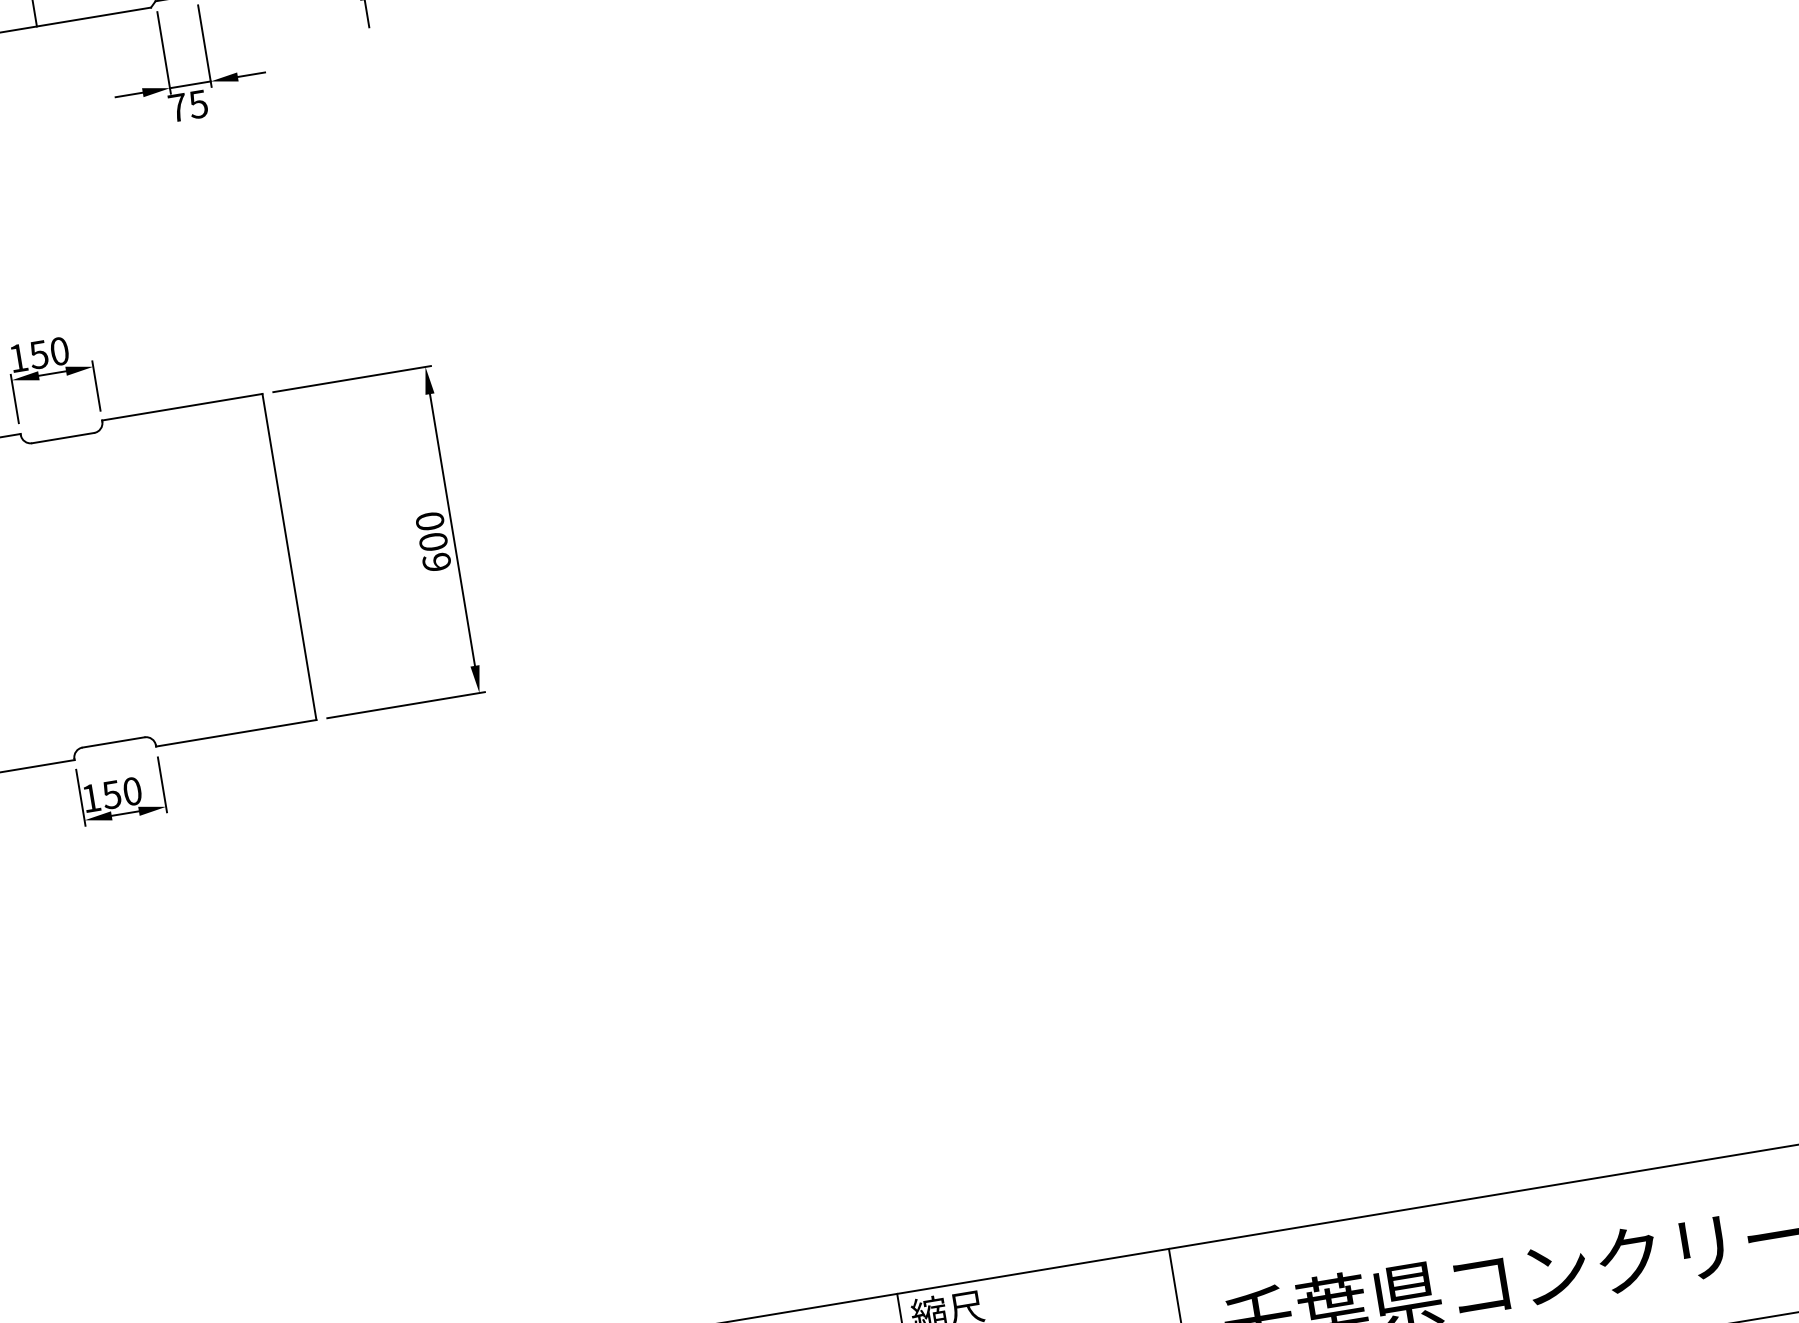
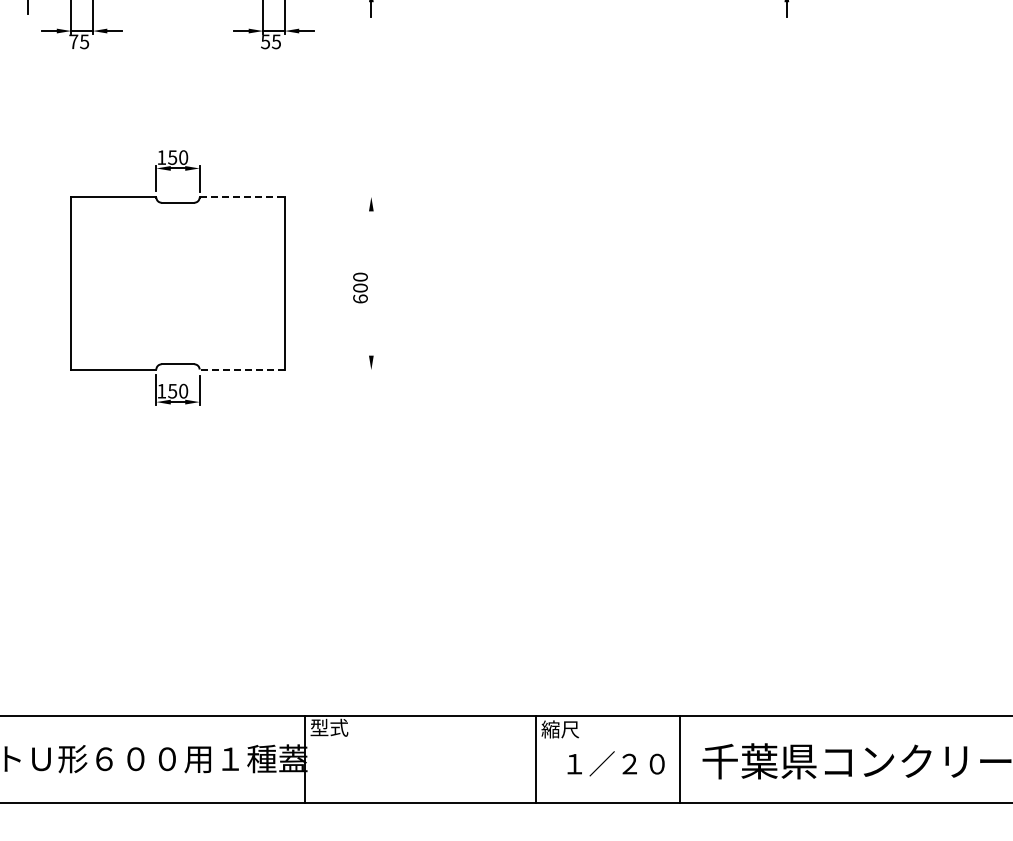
text: (177, 107) -> (265, 41), 75 -> 55
line: (352, 378) -> (332, 196), removed
line: (182, 406) -> (242, 196), solid -> dashed
line: (452, 529) -> (371, 283), removed
line: (406, 705) -> (332, 370), removed
line: (236, 733) -> (242, 370), solid -> dashed

